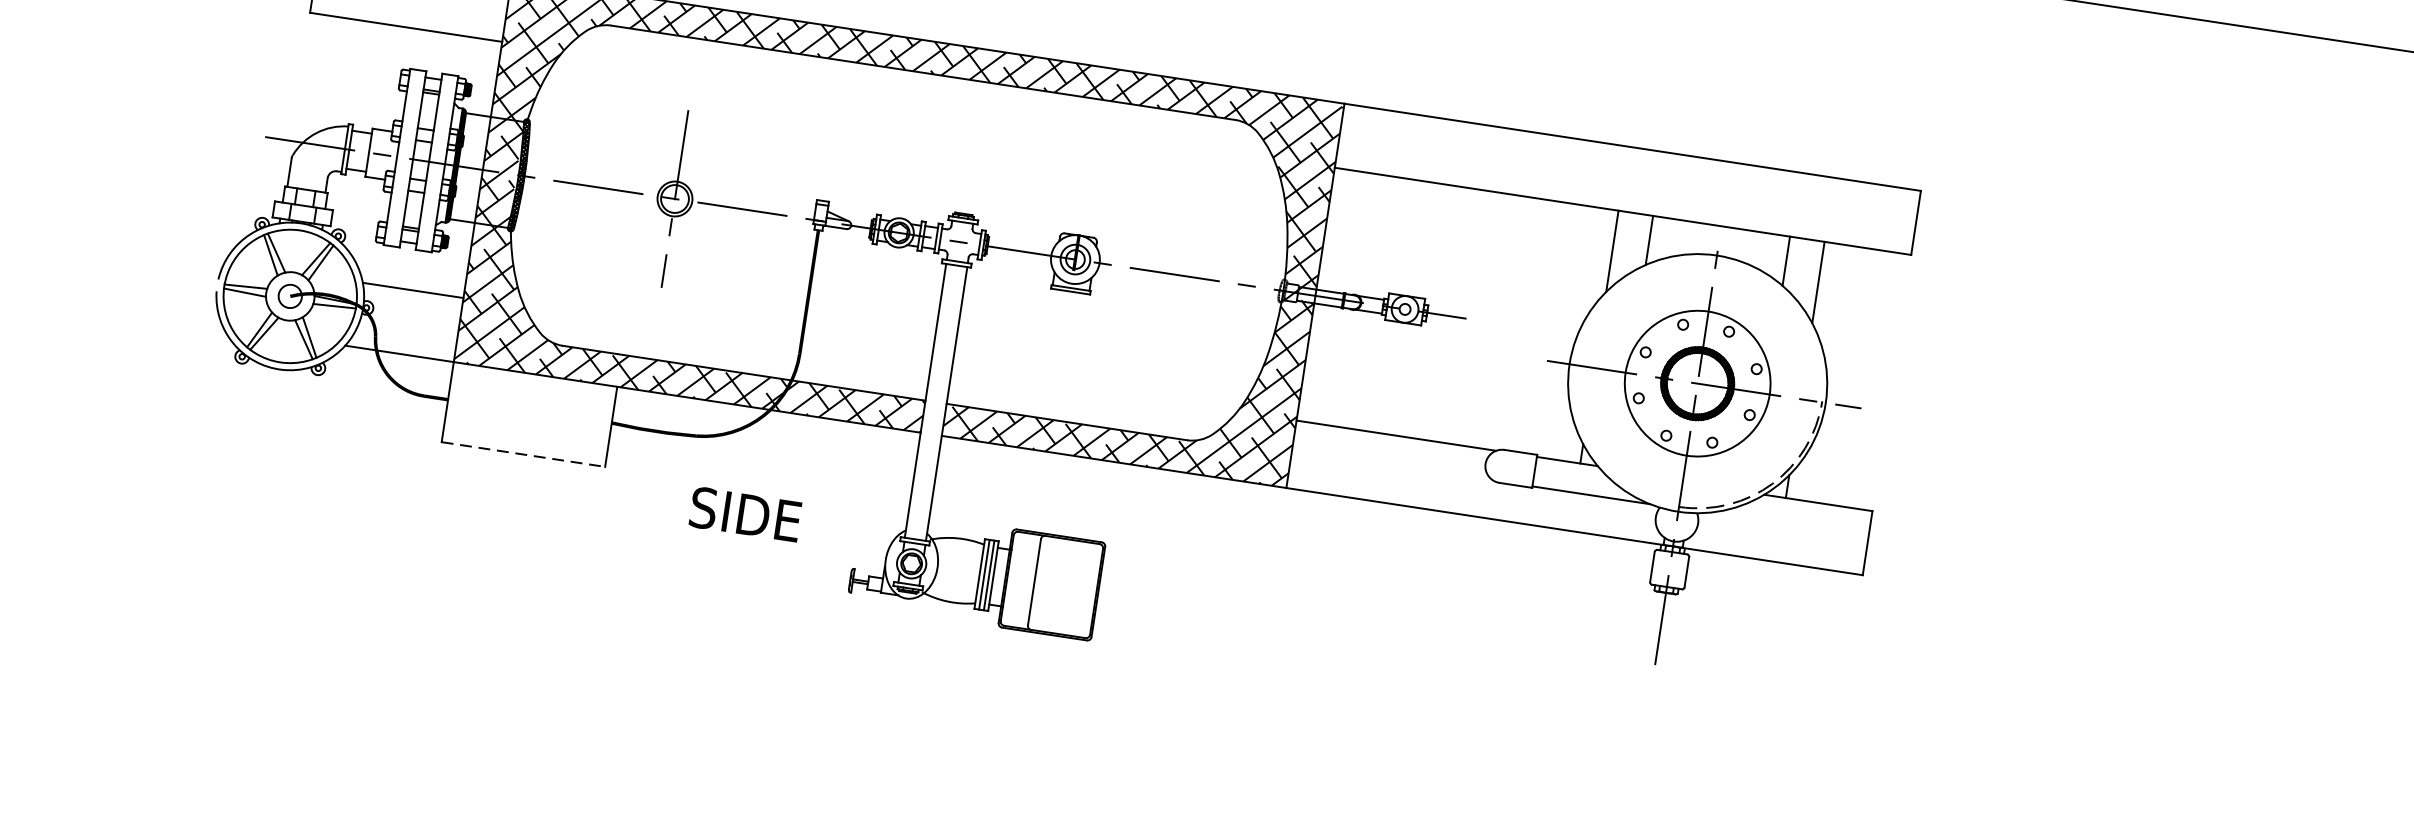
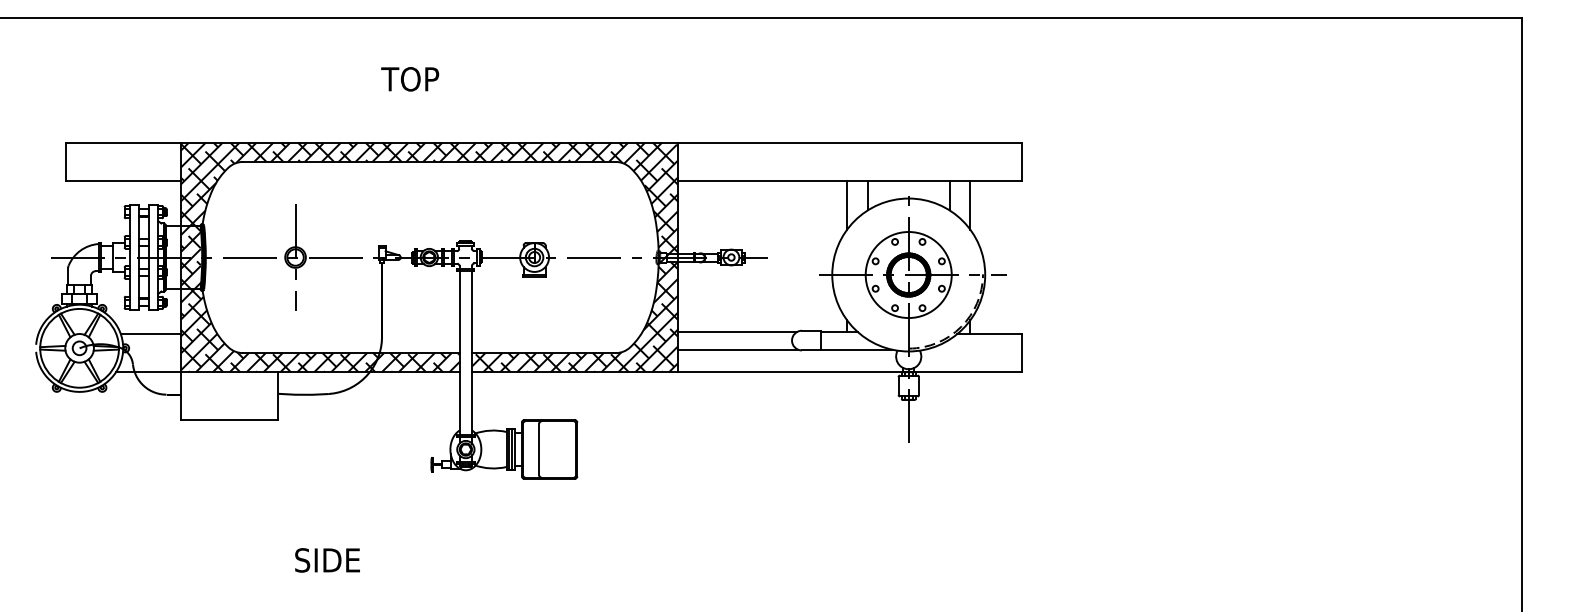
line: (523, 455) -> (229, 420), dashed -> solid
line: (1391, 465) -> (737, 349), added
text: (745, 514) -> (327, 560), moved

